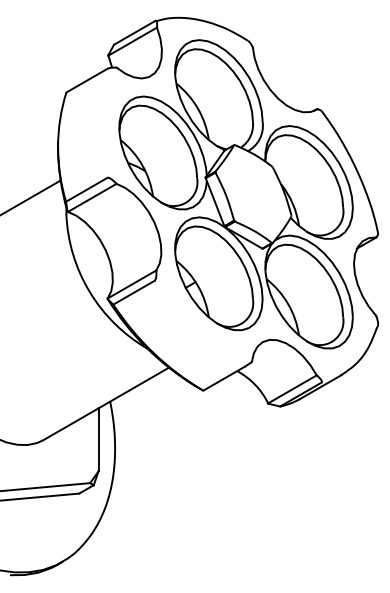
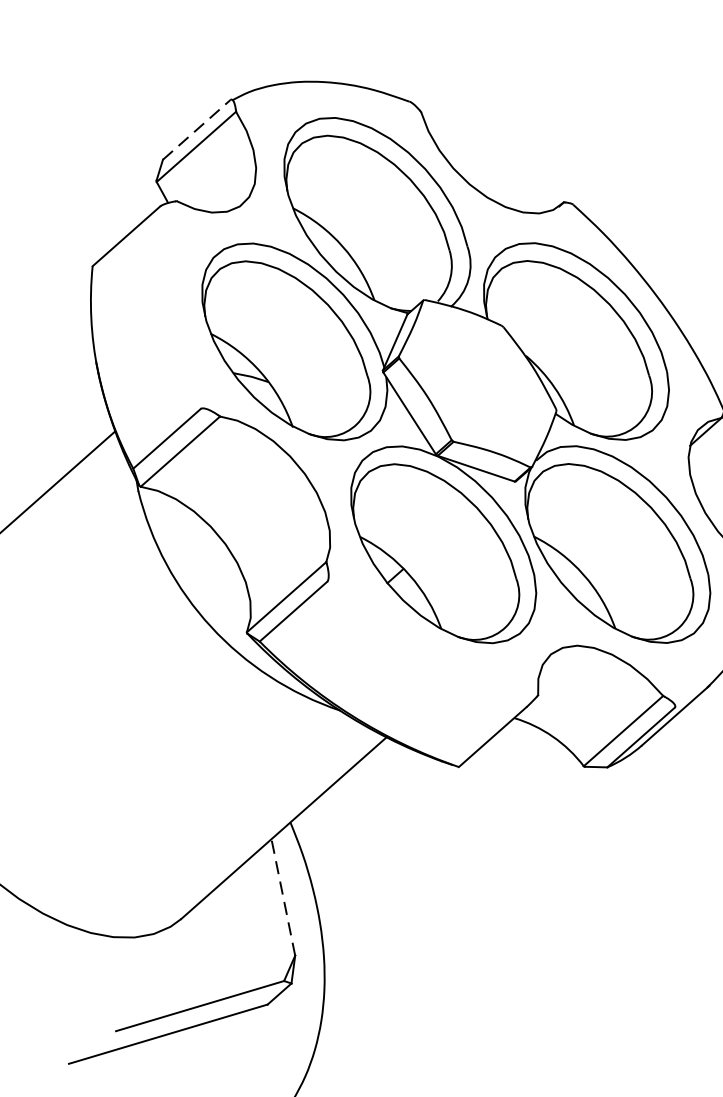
line: (134, 32) -> (196, 129), solid -> dashed
line: (98, 439) -> (283, 897), solid -> dashed

